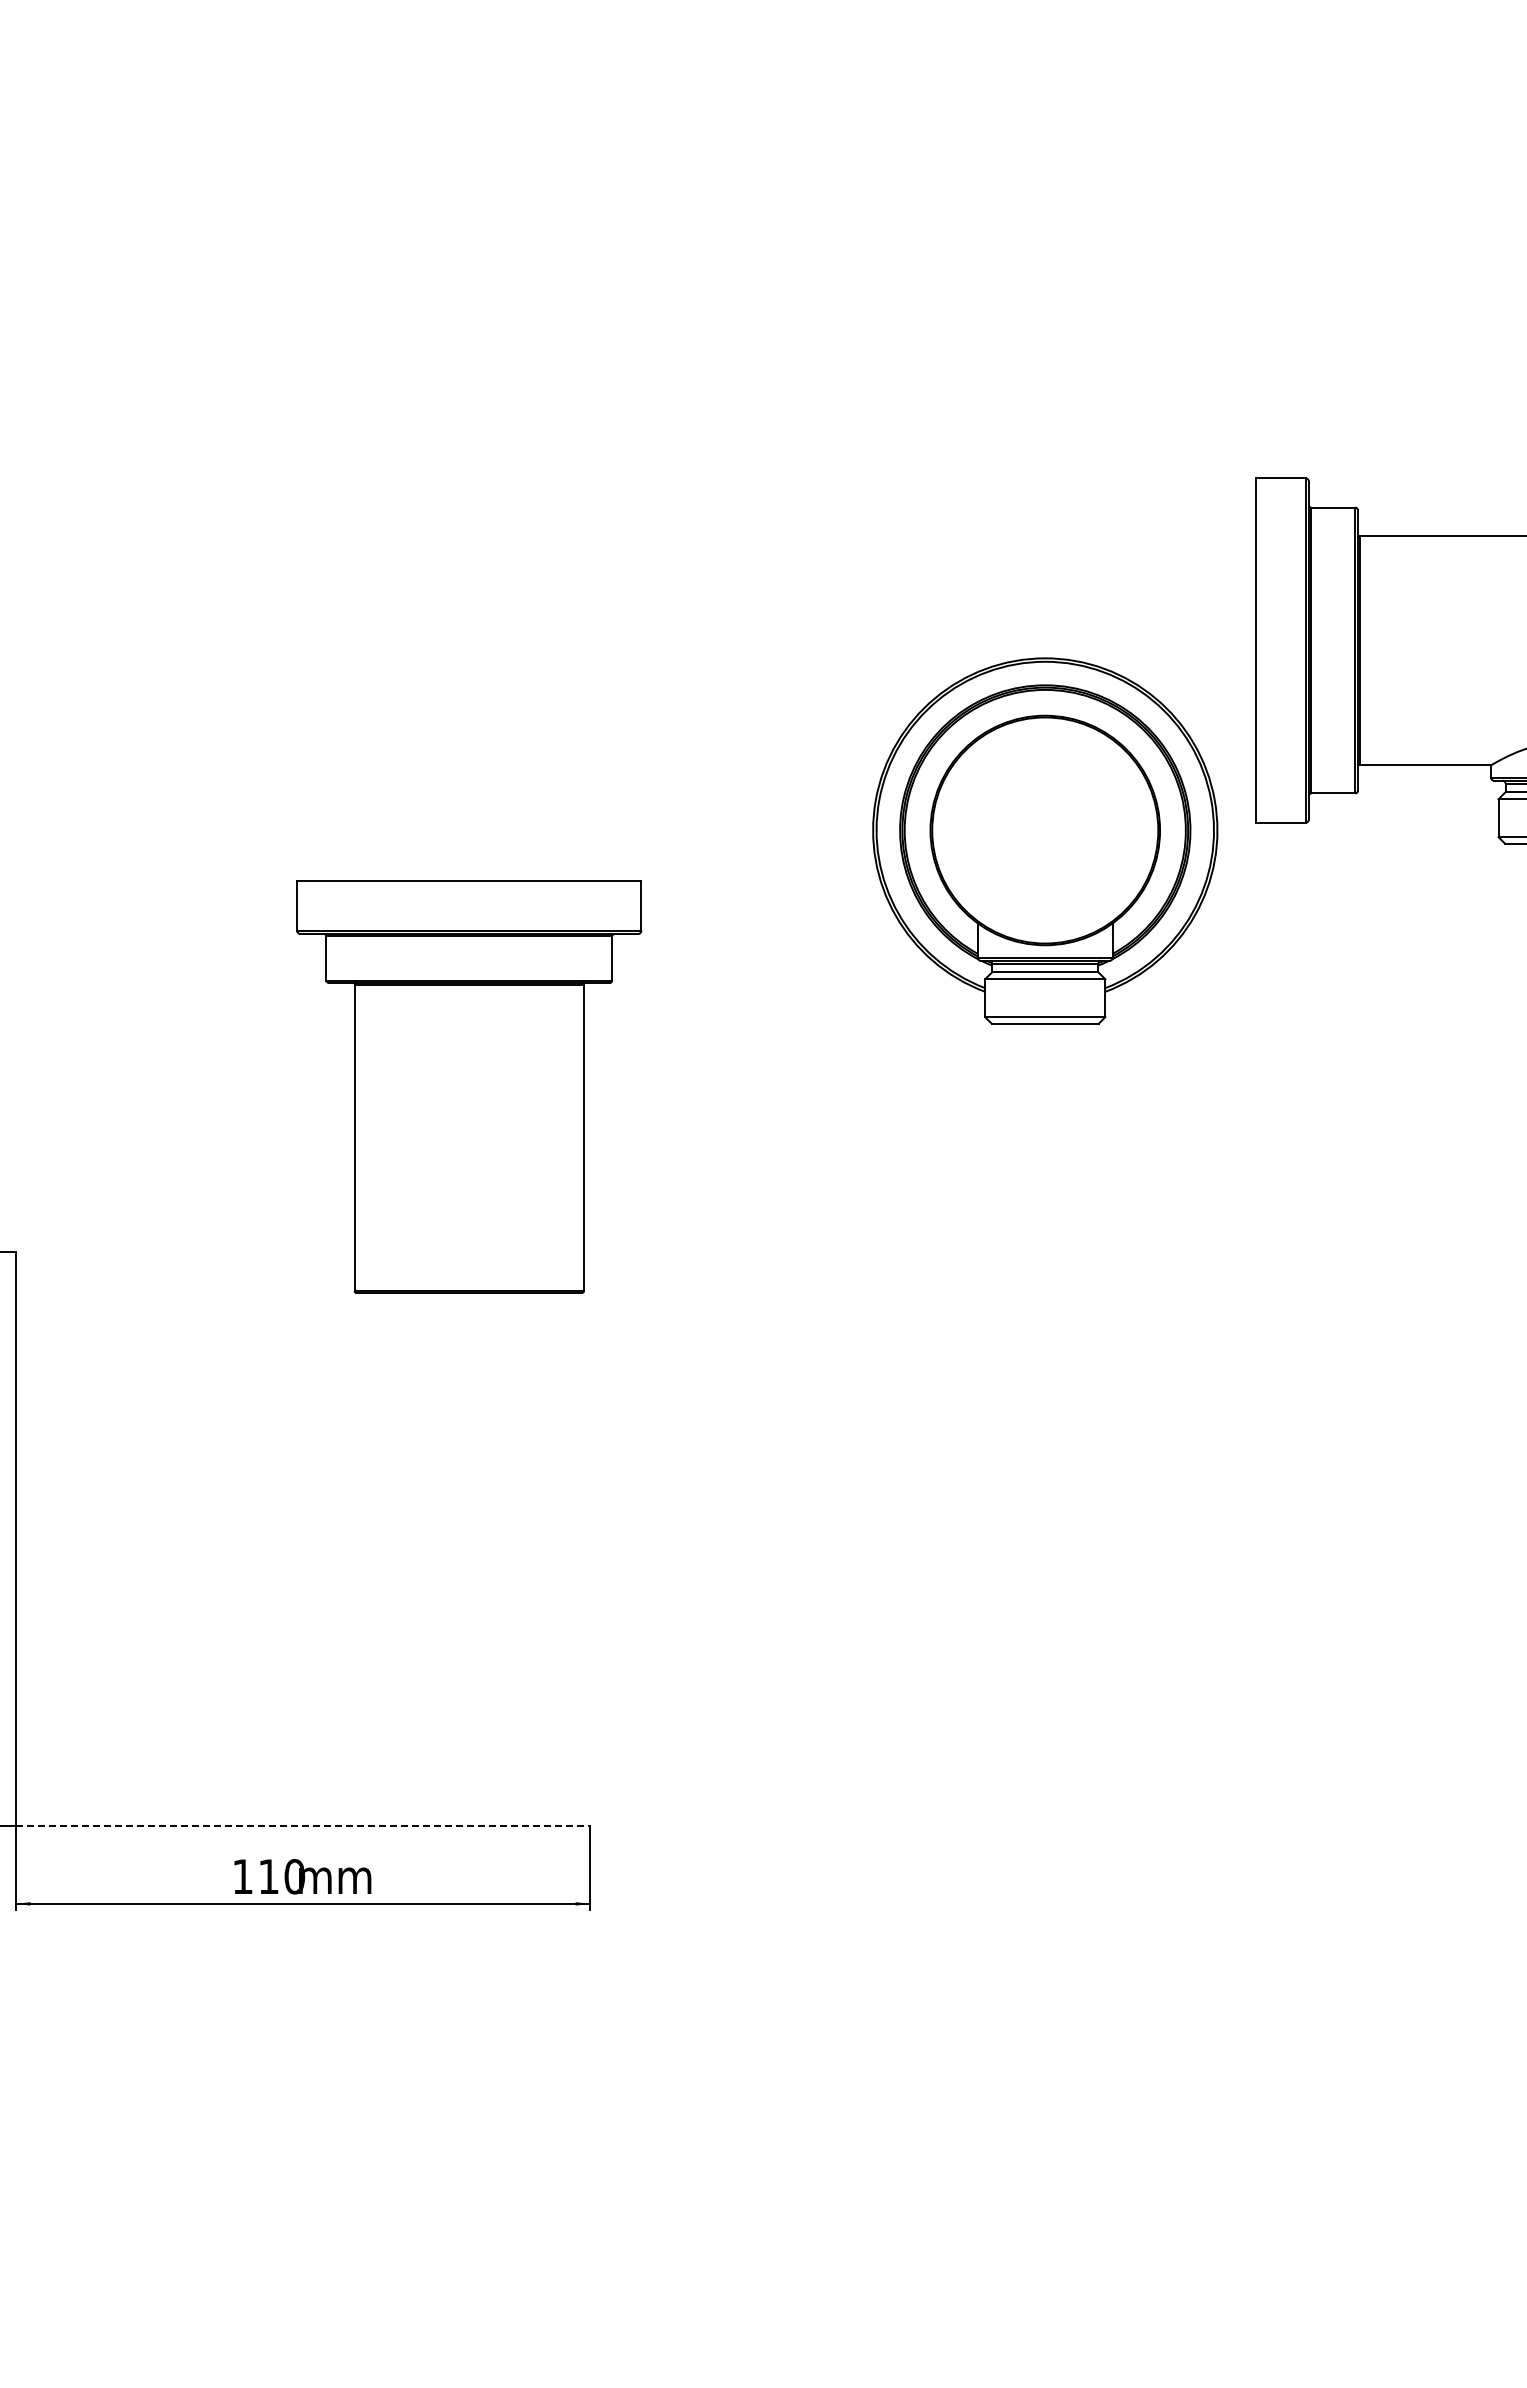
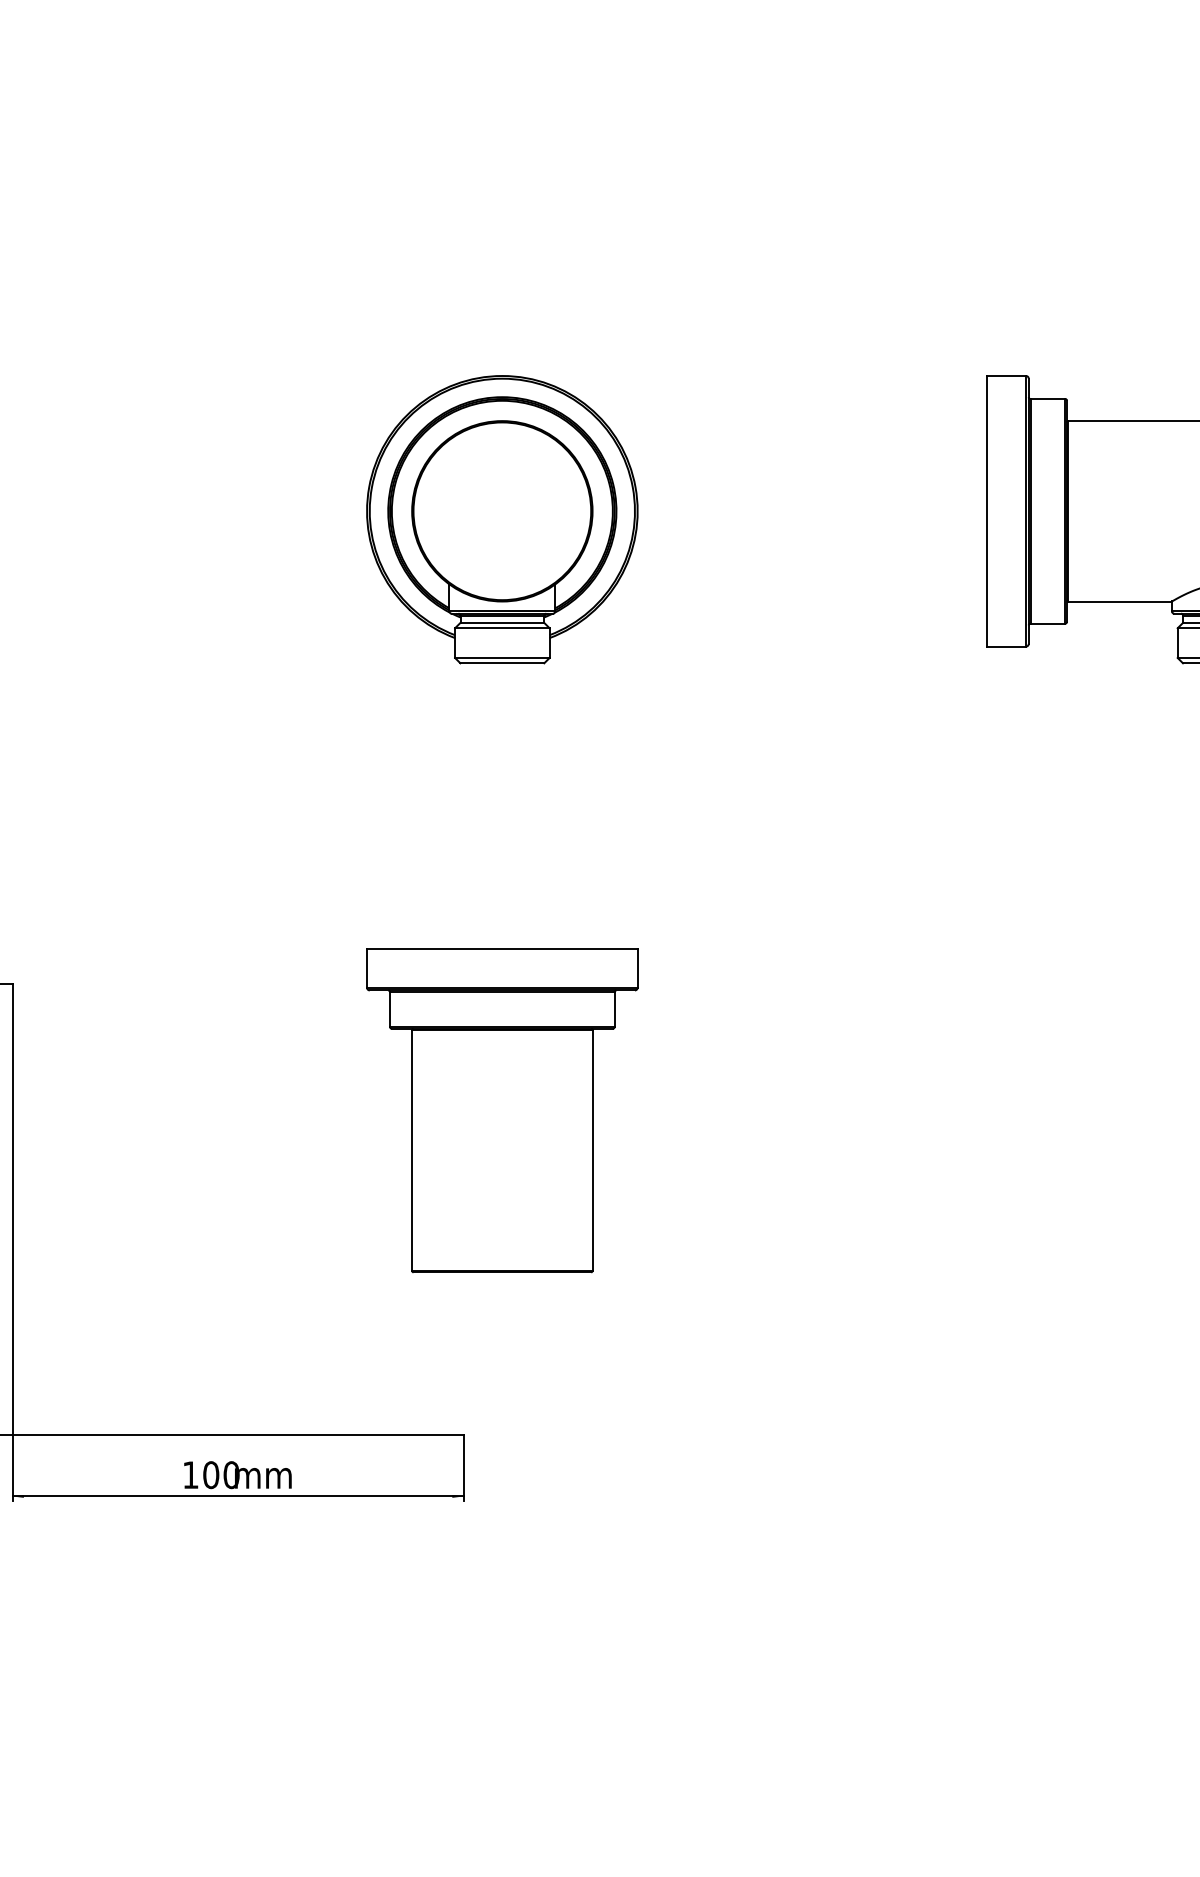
part: (1045, 840) -> (502, 519), moved
part: (469, 1086) -> (502, 1110), moved
line: (303, 1826) -> (238, 1435), dashed -> solid
text: (268, 1876) -> (210, 1474), 110 -> 100

